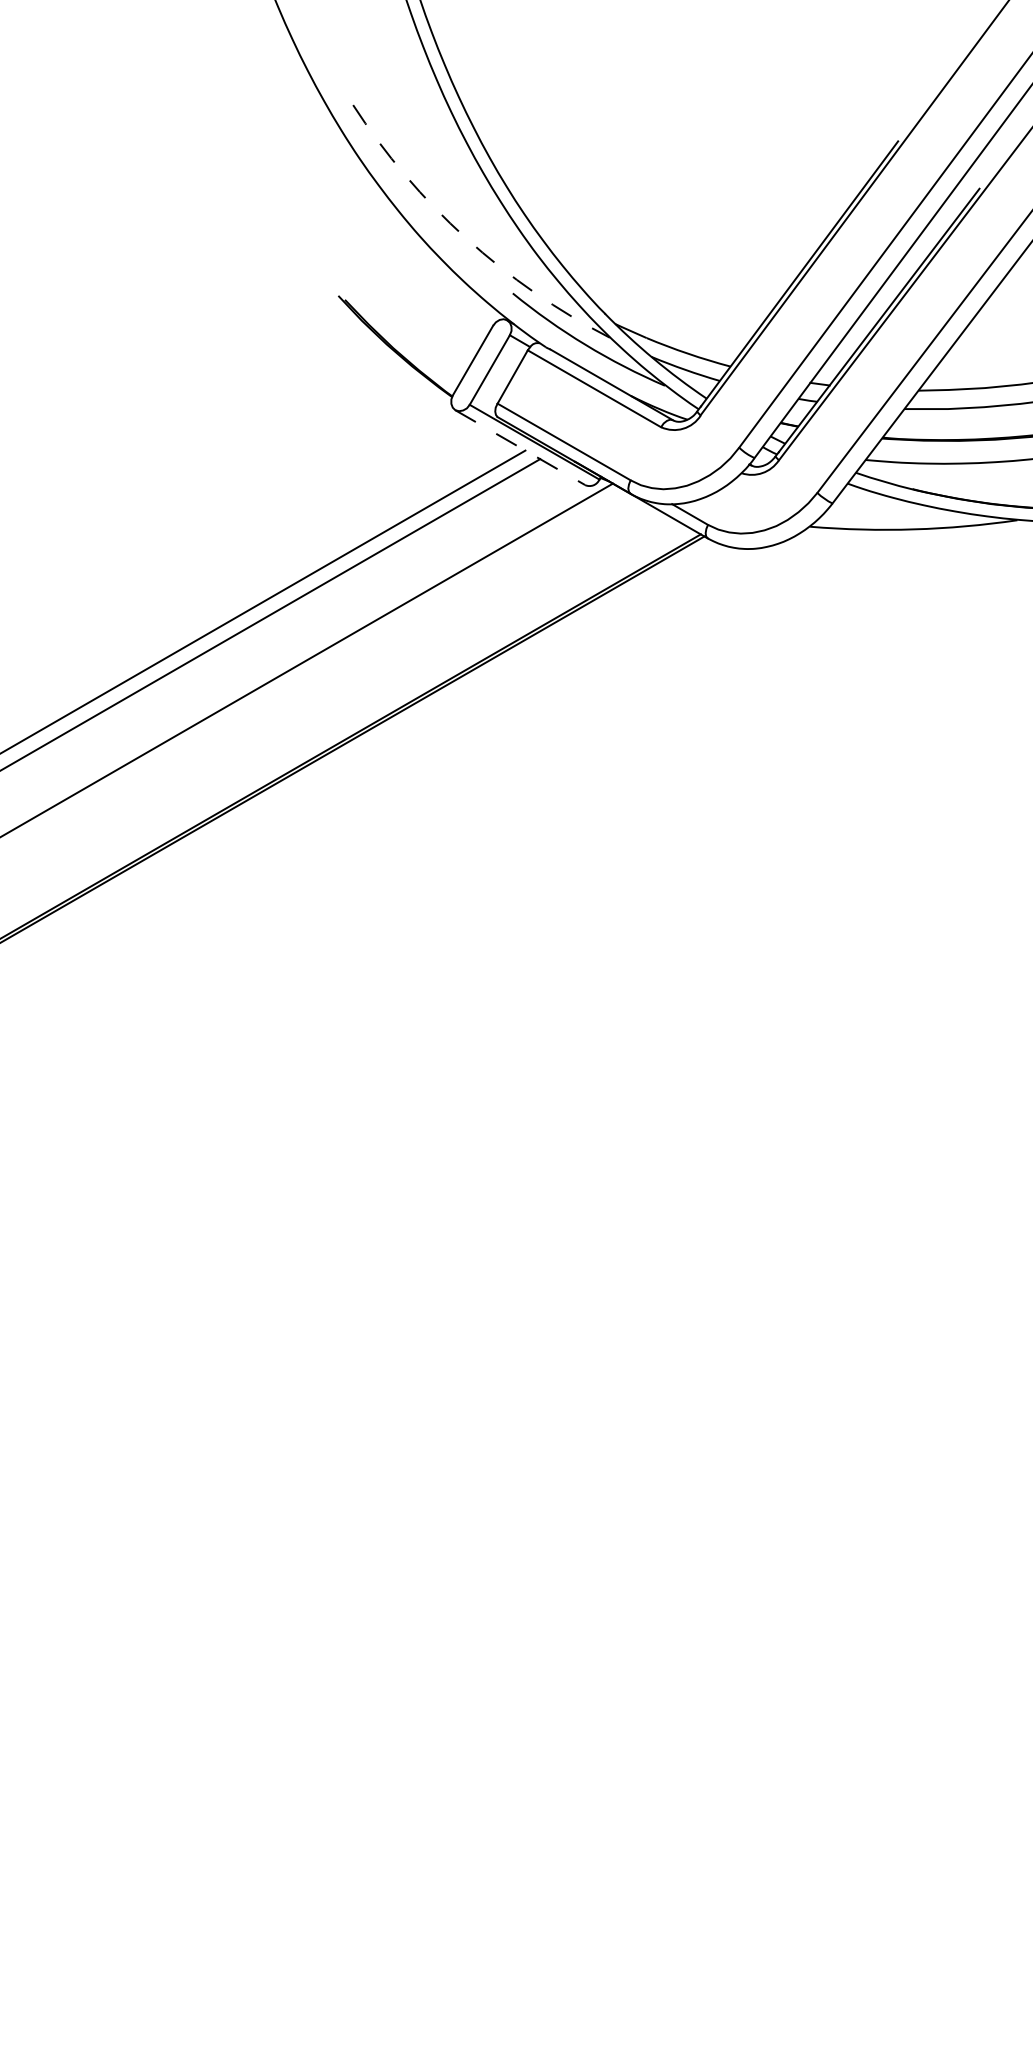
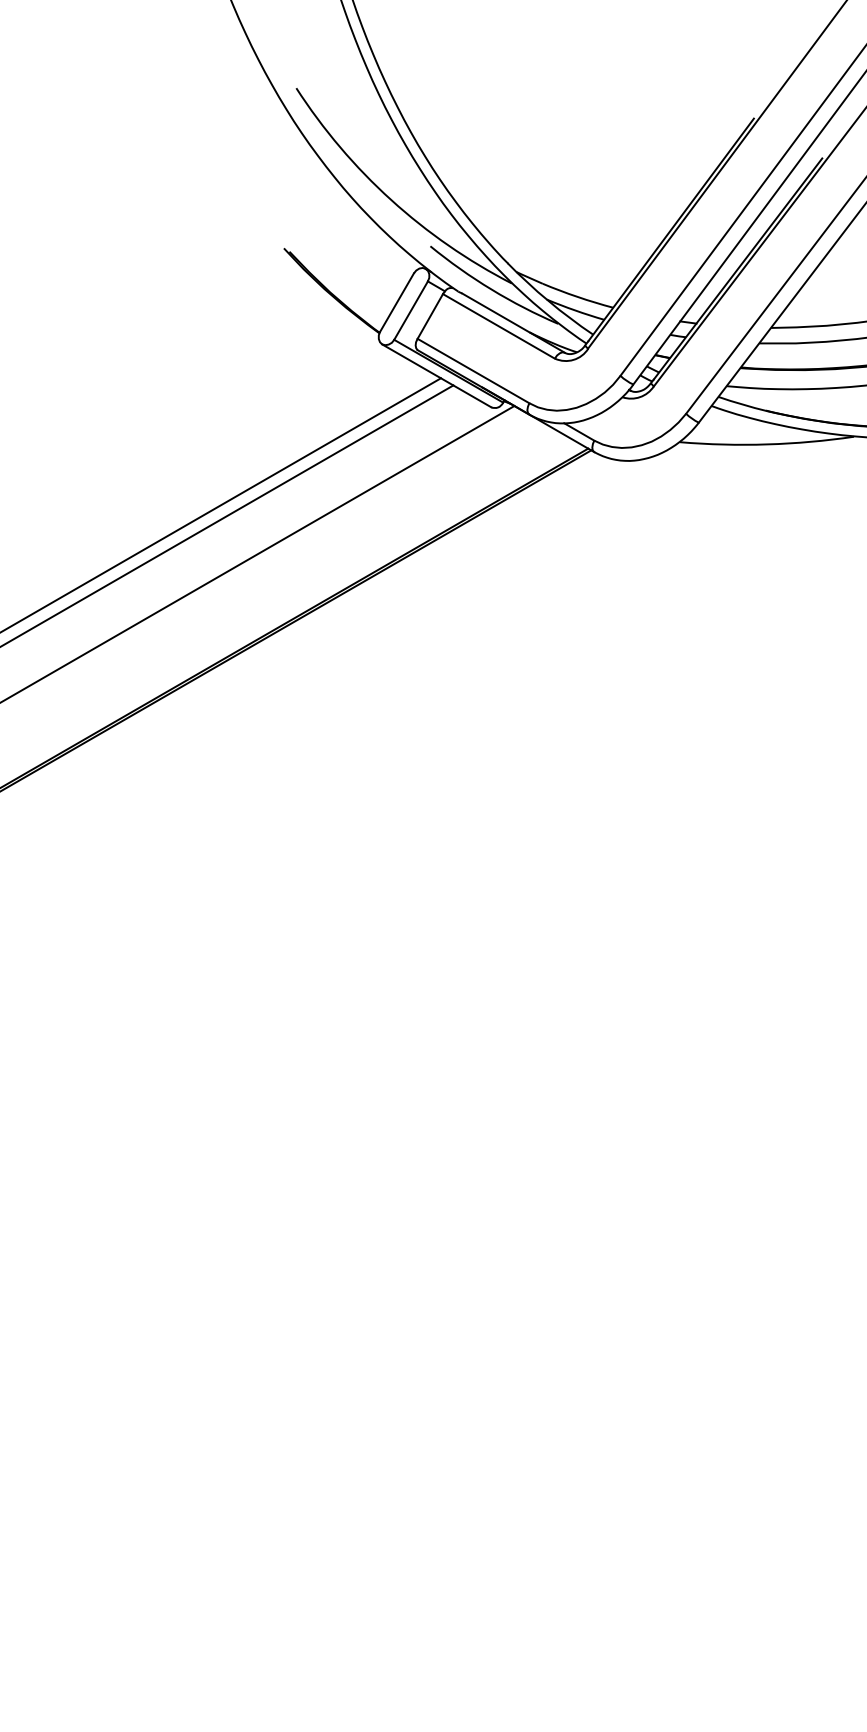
arc: (466, 238) -> (391, 200), dashed -> solid
line: (520, 447) -> (436, 375), dashed -> solid

